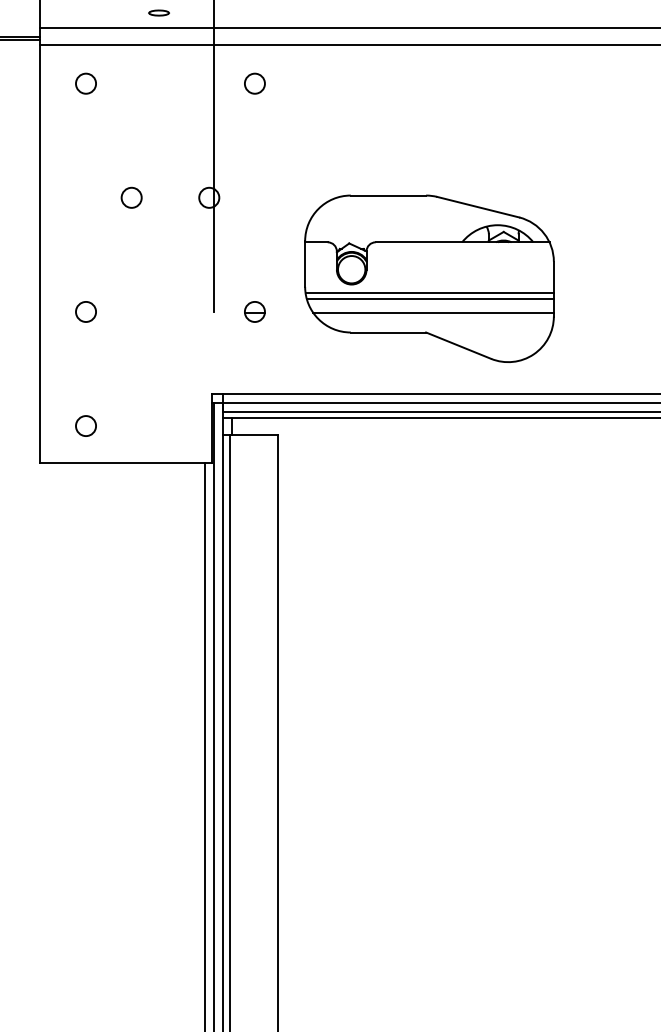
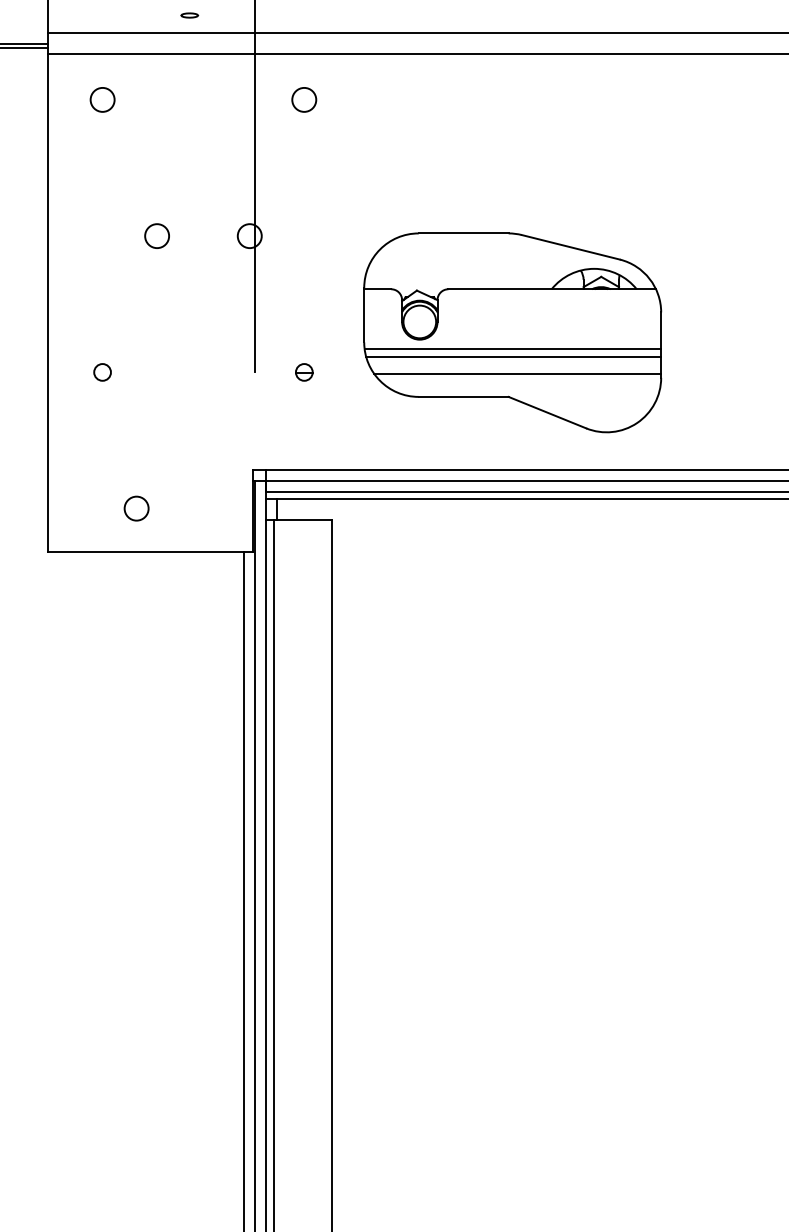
part: (158, 13) -> (189, 15), size x0.7
circle: (85, 312) -> (102, 372), size x0.7
part: (255, 312) -> (304, 372), size x0.7
circle: (85, 425) -> (136, 508), moved

